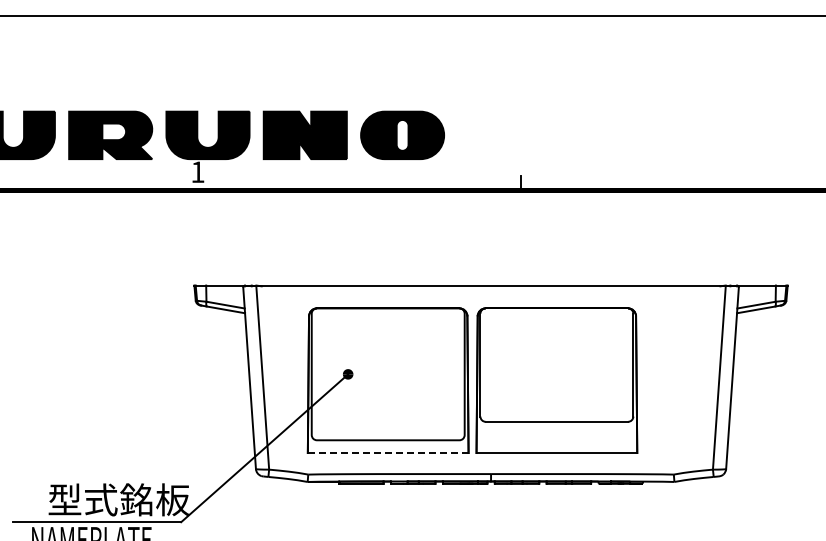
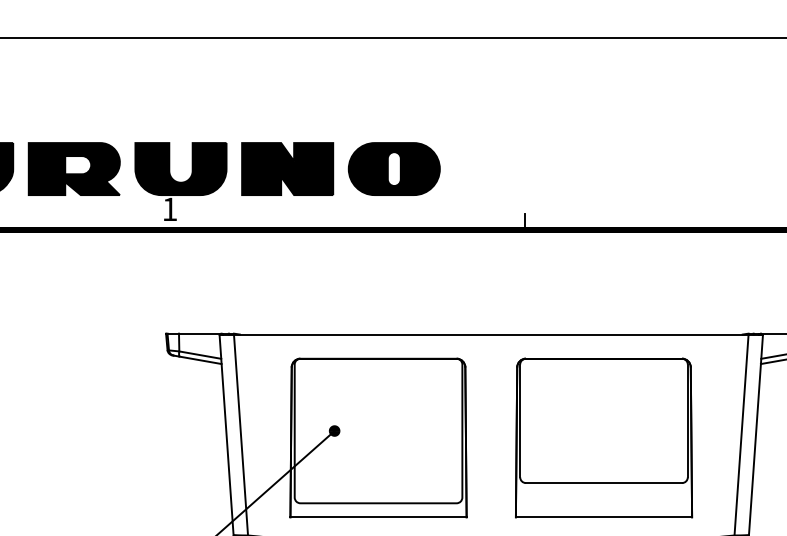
part: (556, 380) -> (603, 437), moved
line: (387, 453) -> (377, 517), dashed -> solid

